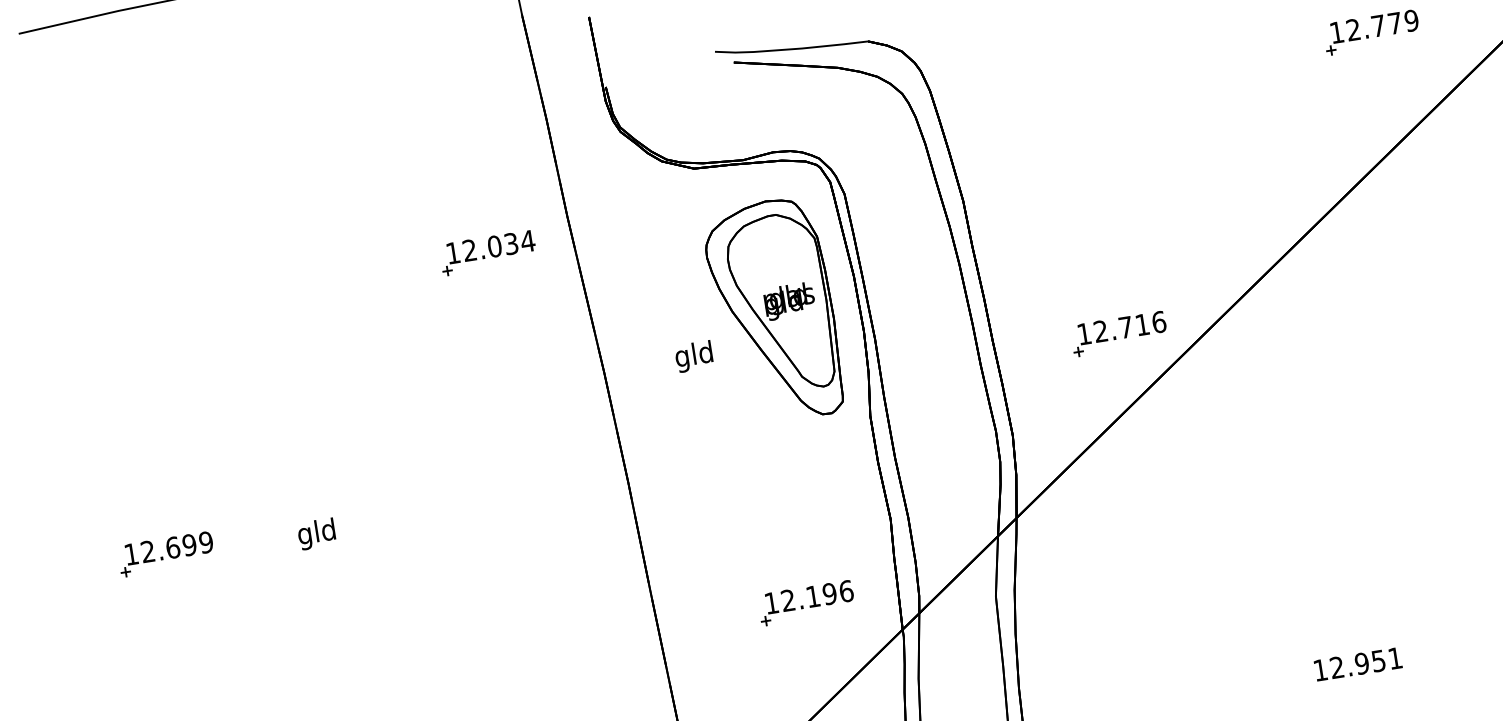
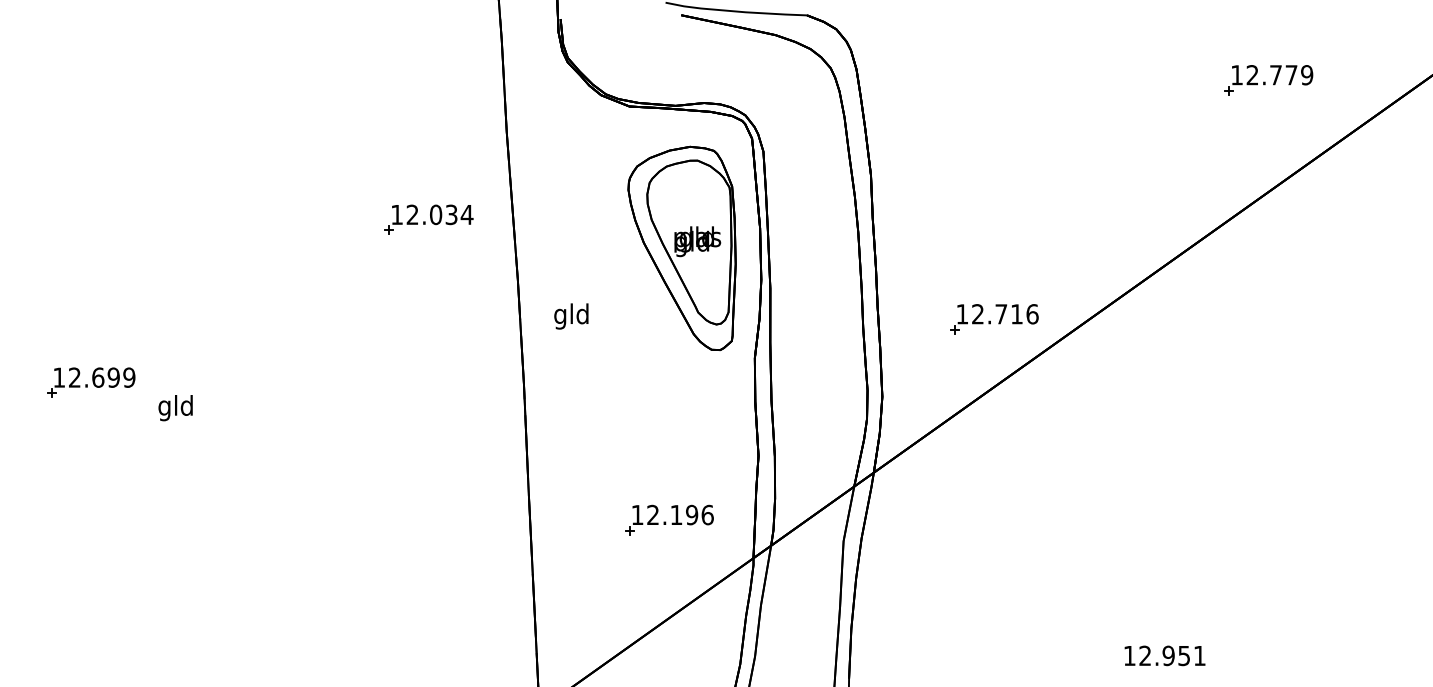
part: (487, 252) -> (428, 219), moved
text: (694, 356) -> (571, 316), moved
text: (316, 534) -> (175, 408), moved

